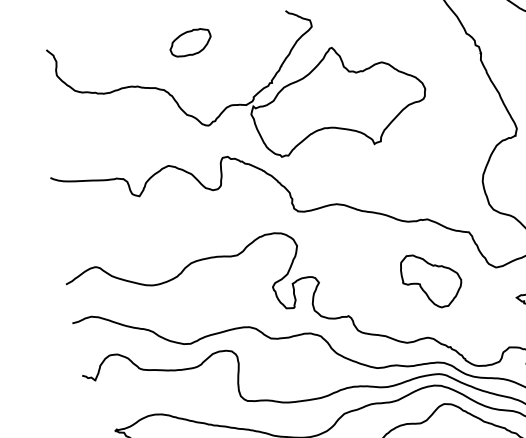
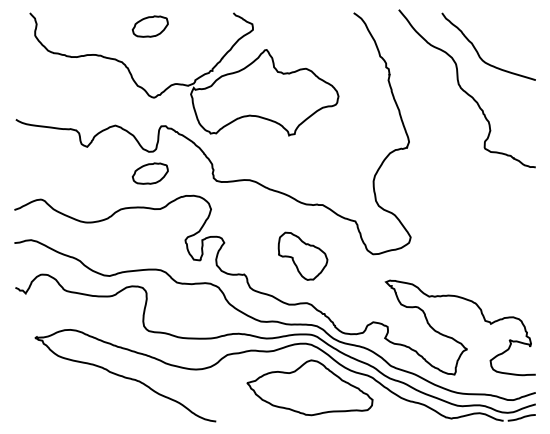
part: (217, 215) -> (149, 173), added
part: (431, 279) -> (302, 255), moved

